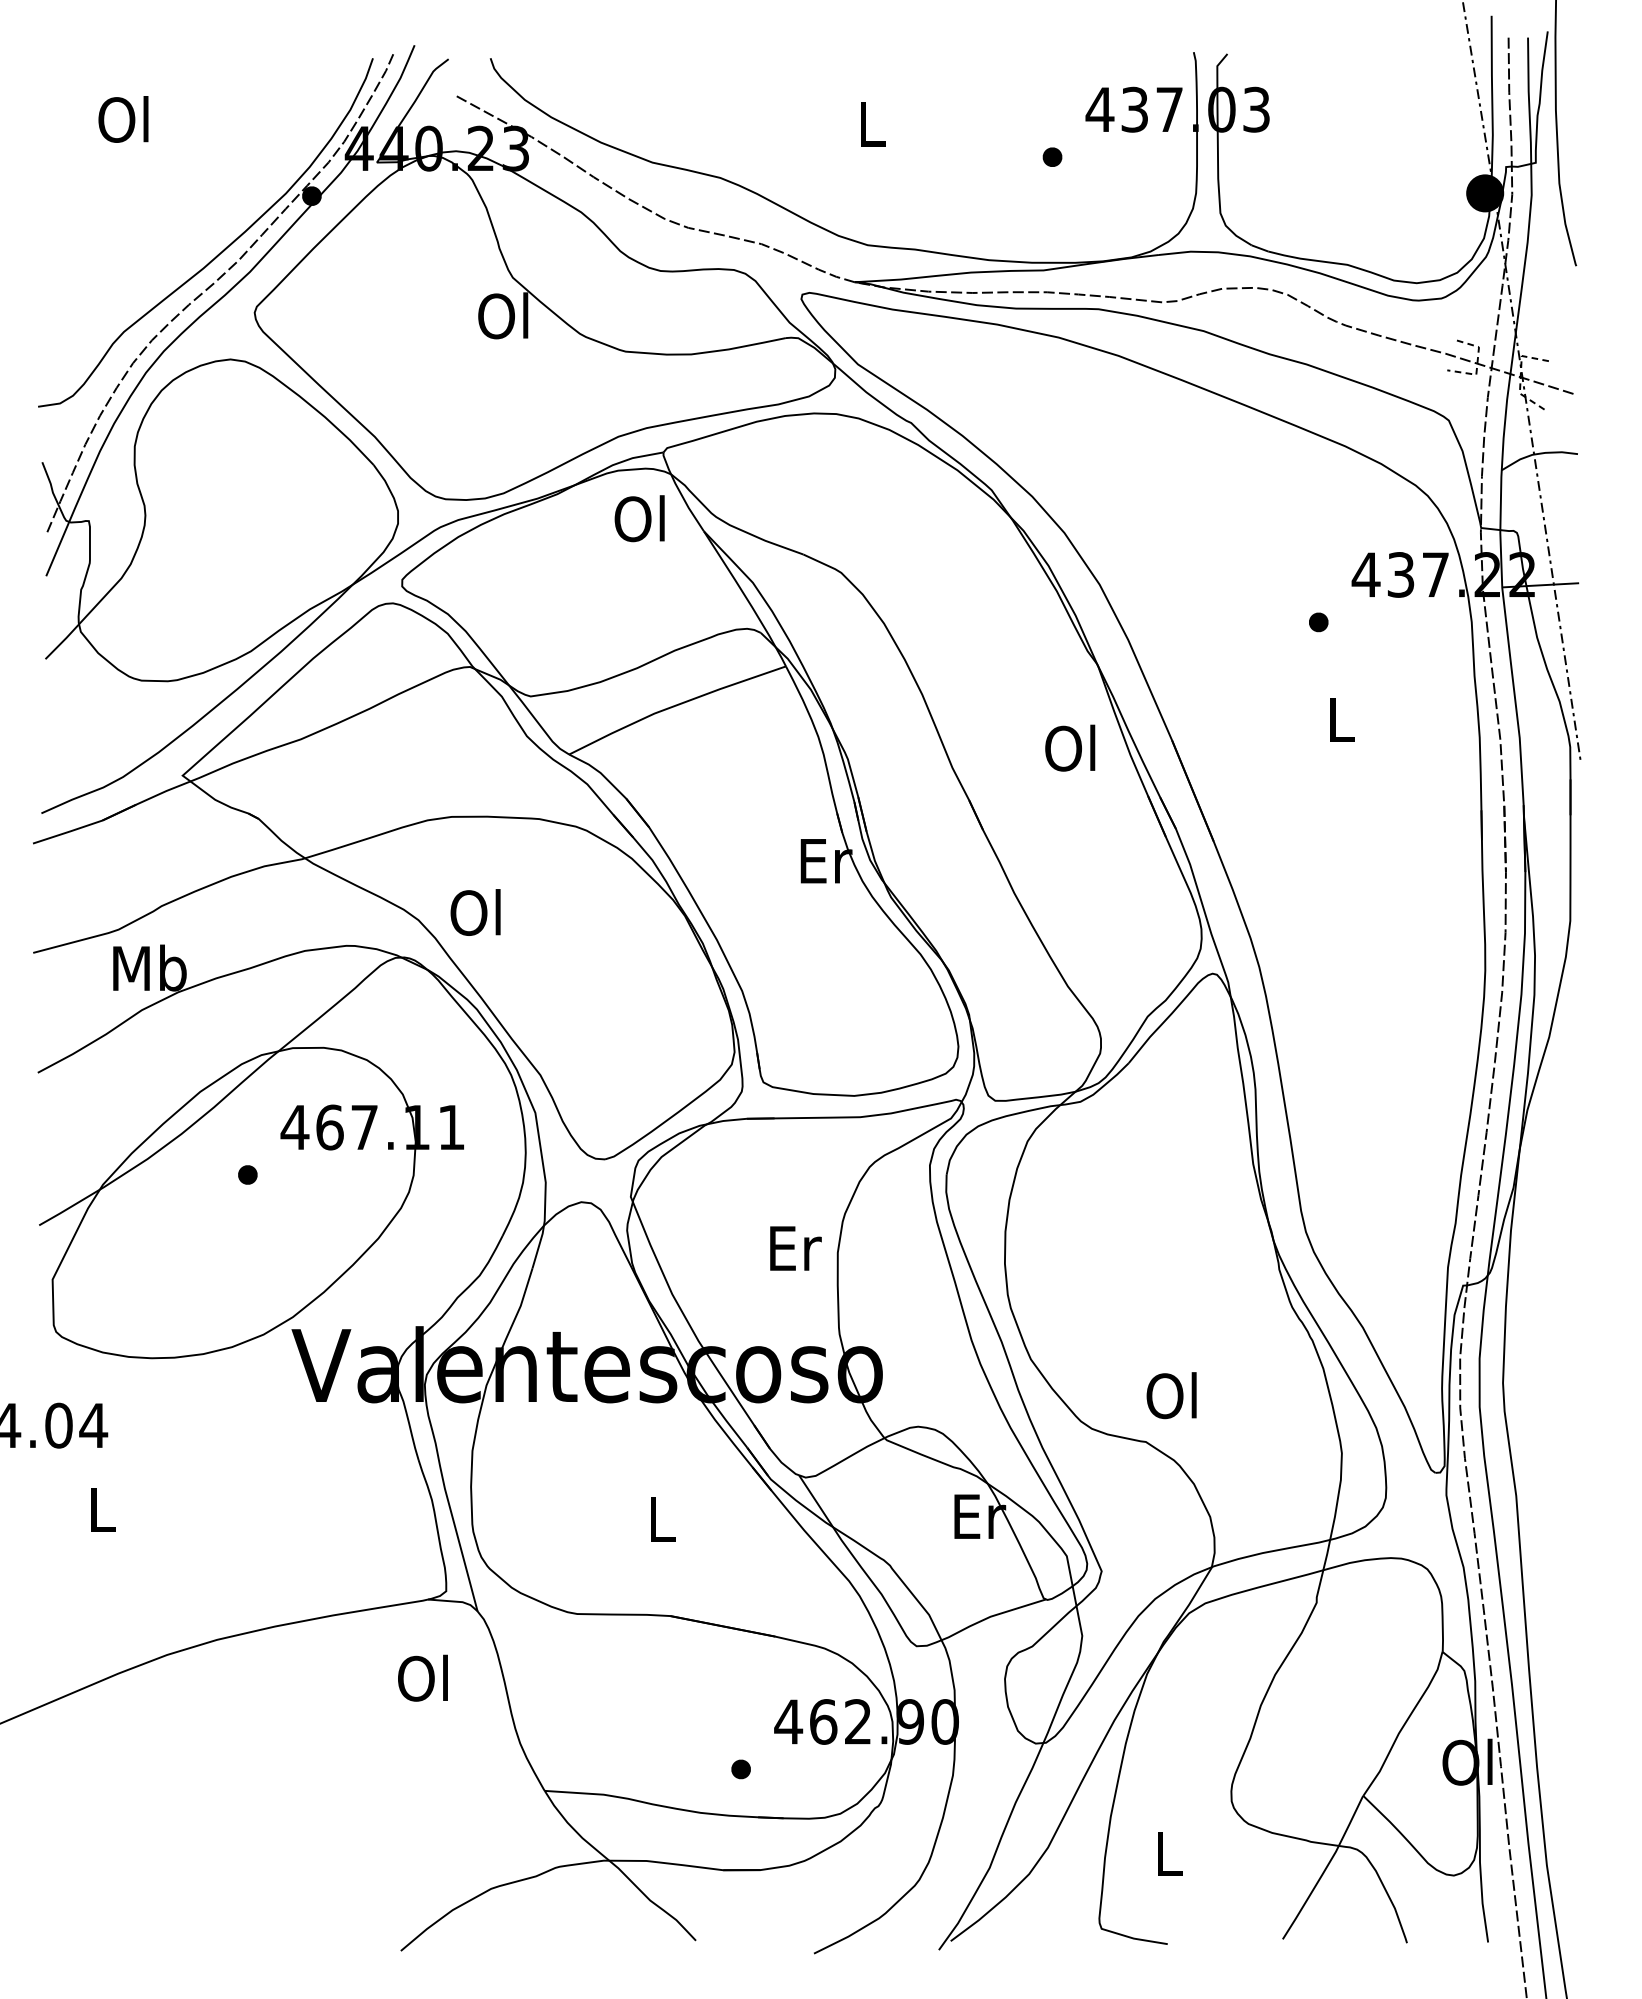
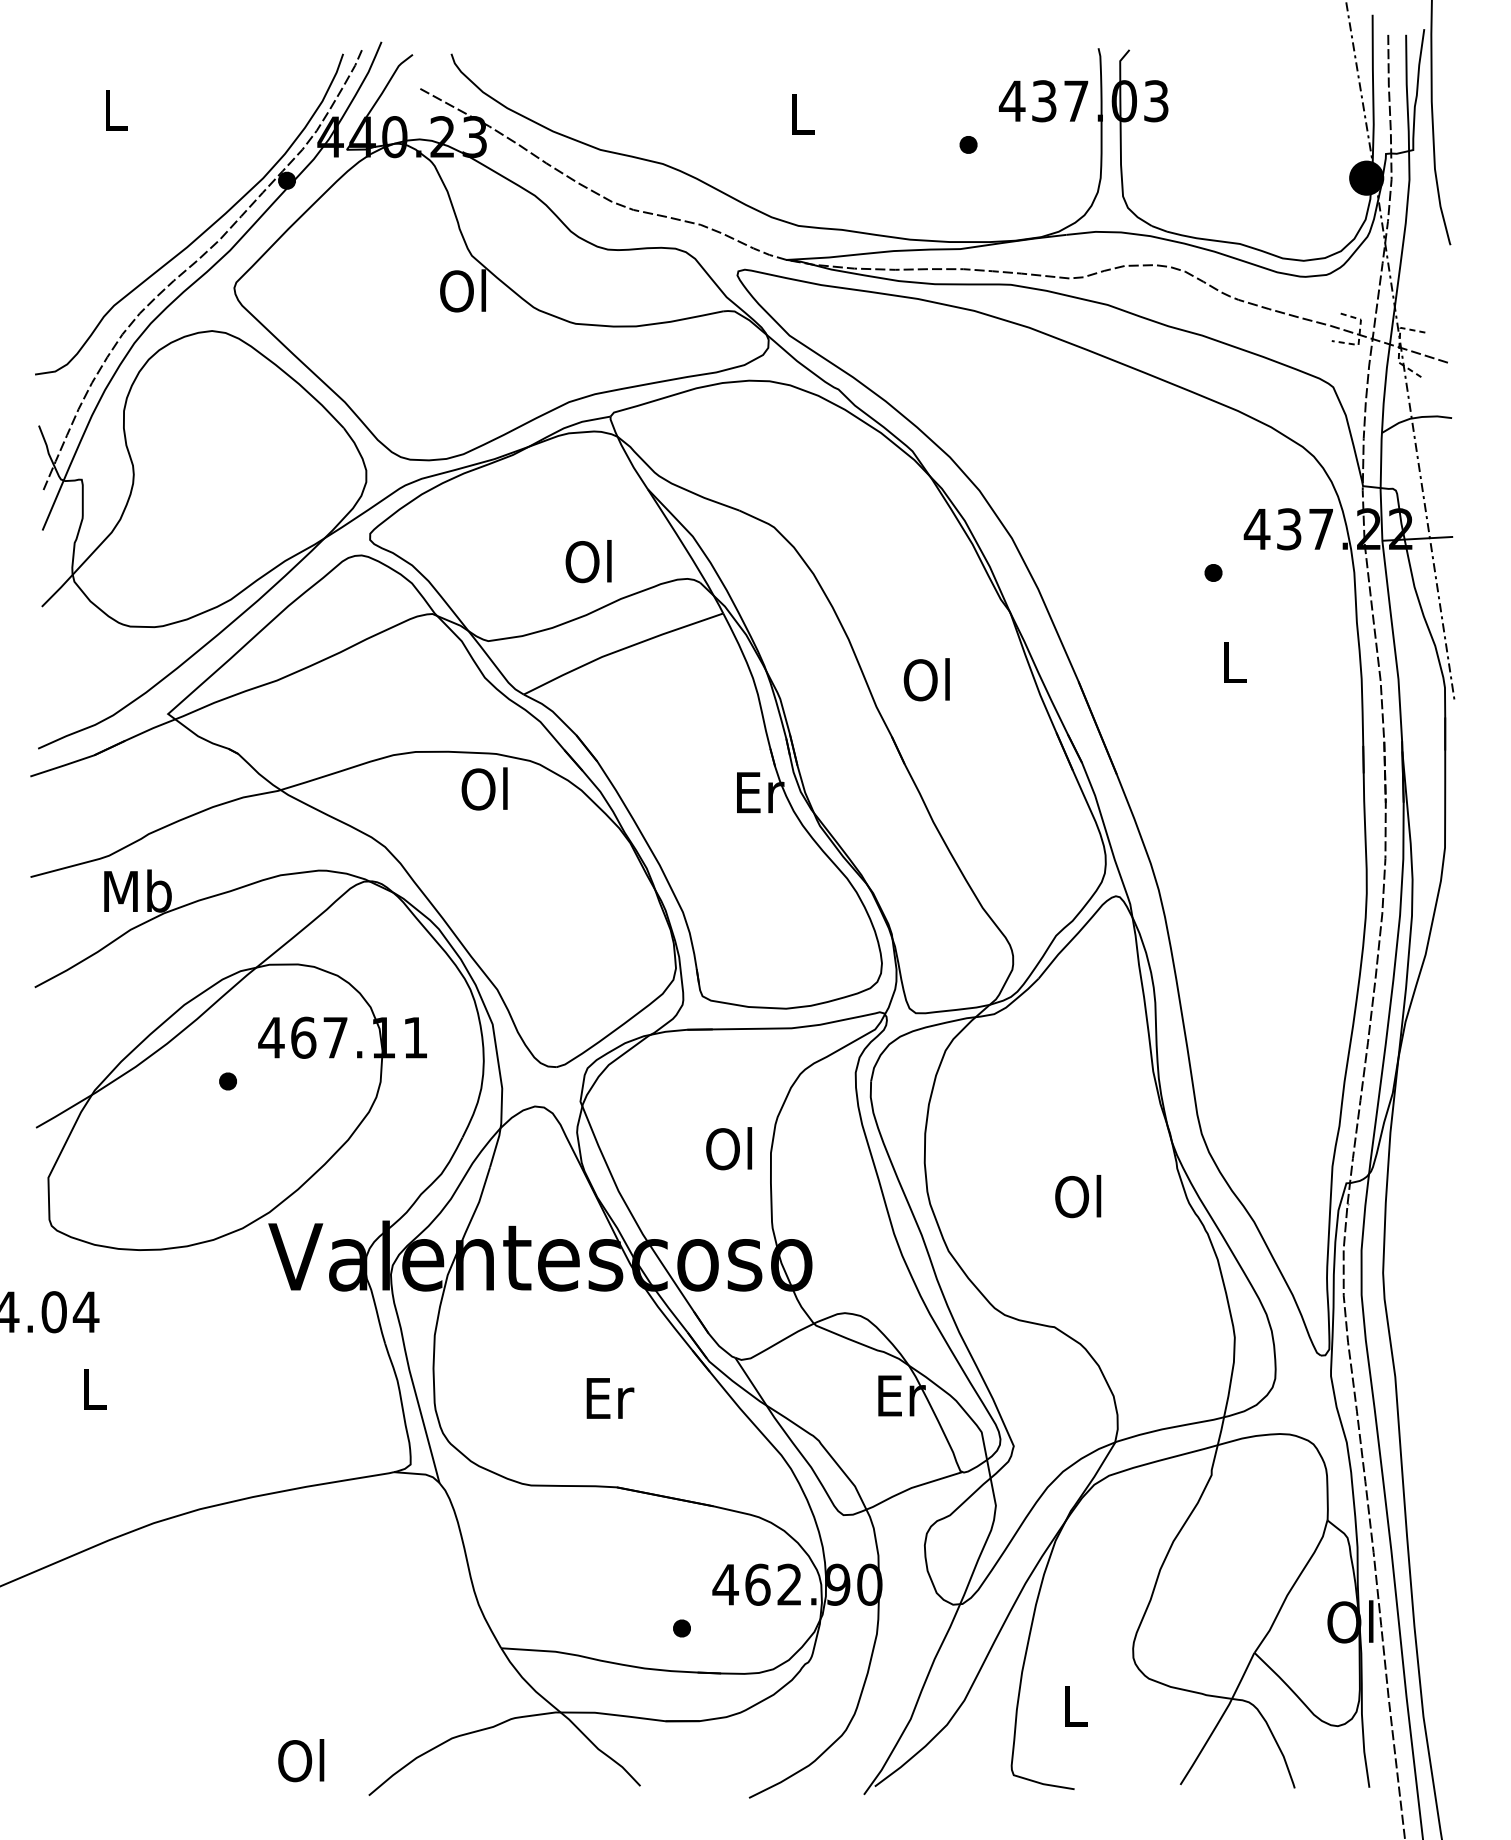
text: (123, 118) -> (113, 109), Ol -> L
text: (639, 518) -> (588, 561), moved
text: (1069, 747) -> (926, 679), moved
text: (475, 912) -> (484, 788), moved
text: (794, 1247) -> (731, 1148), Er -> Ol
text: (1172, 1395) -> (1078, 1196), moved
text: (663, 1519) -> (610, 1398), L -> Er
text: (423, 1678) -> (301, 1760), moved

